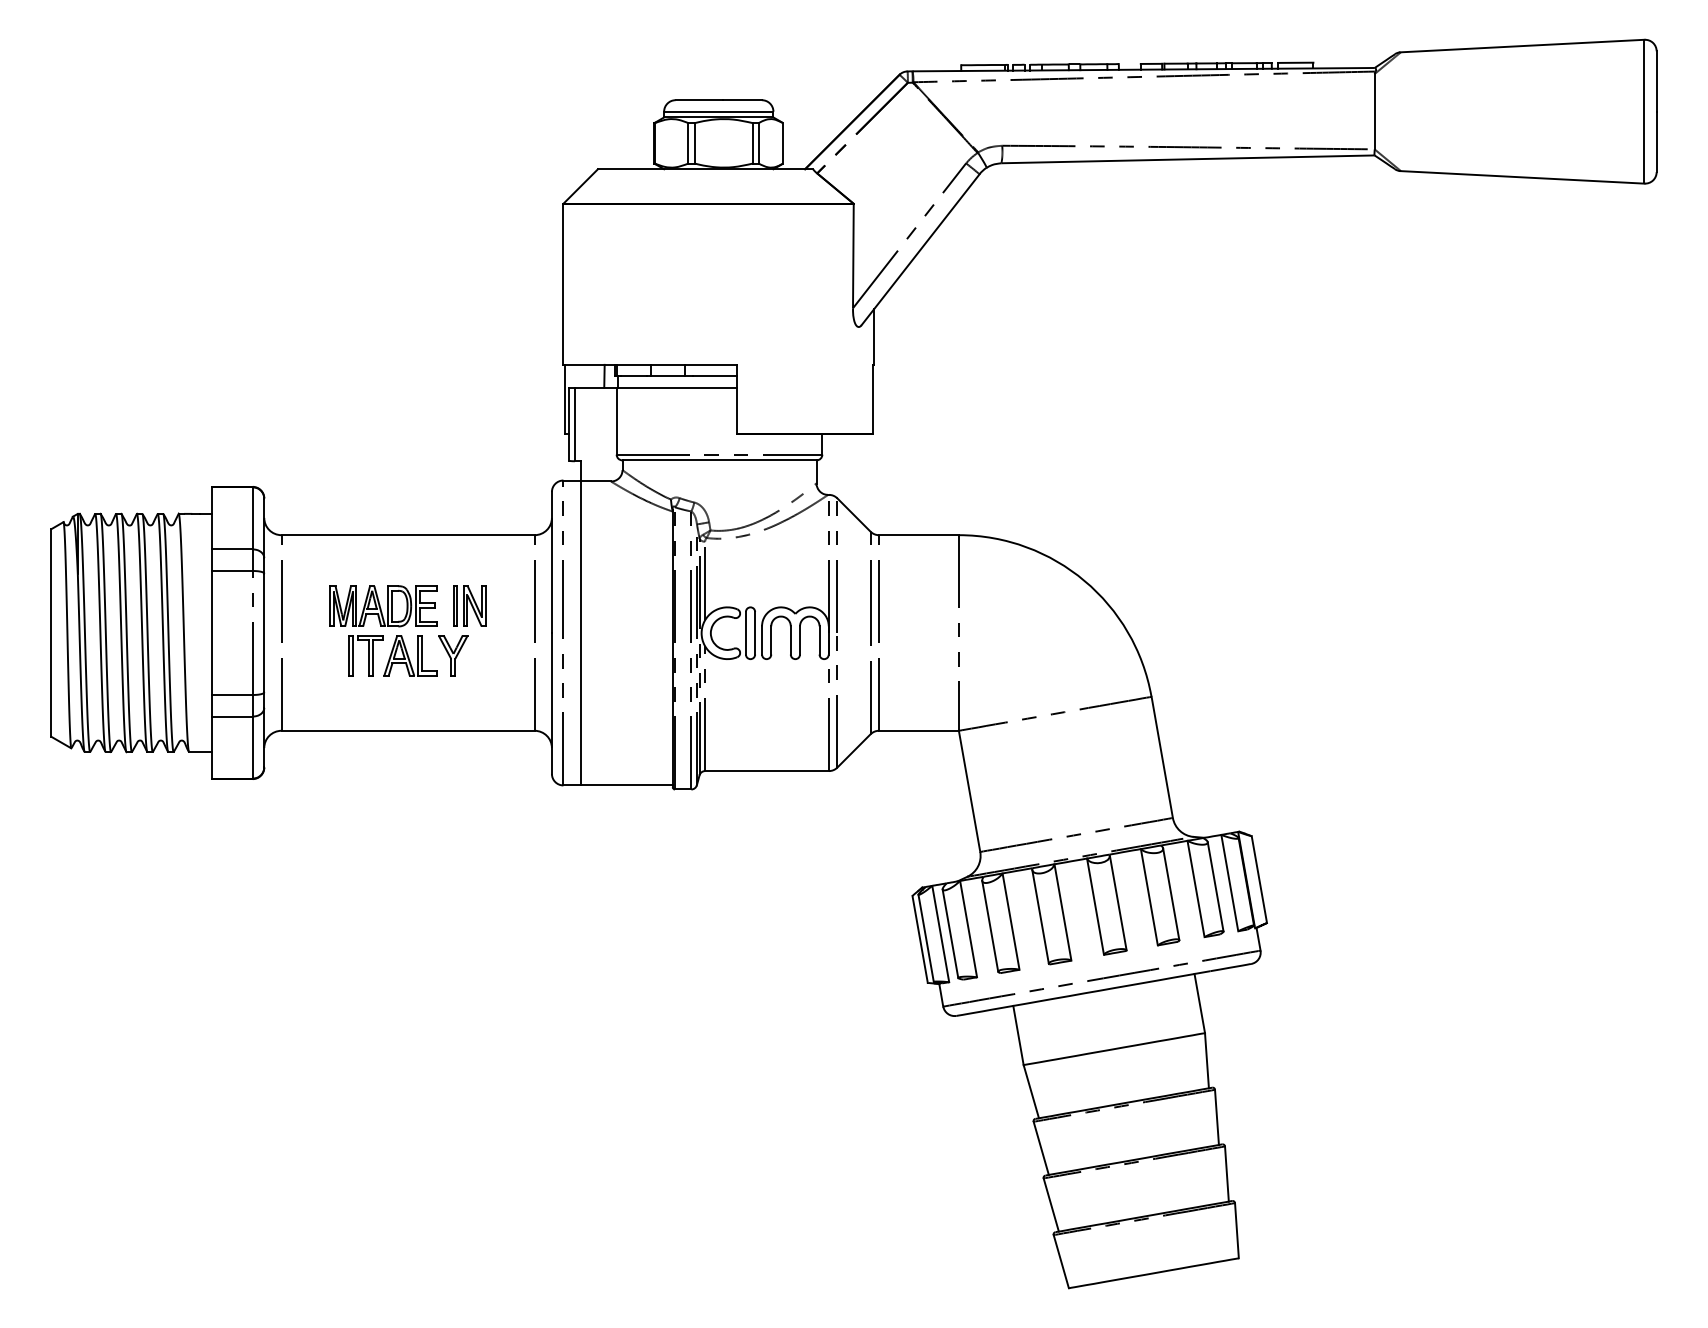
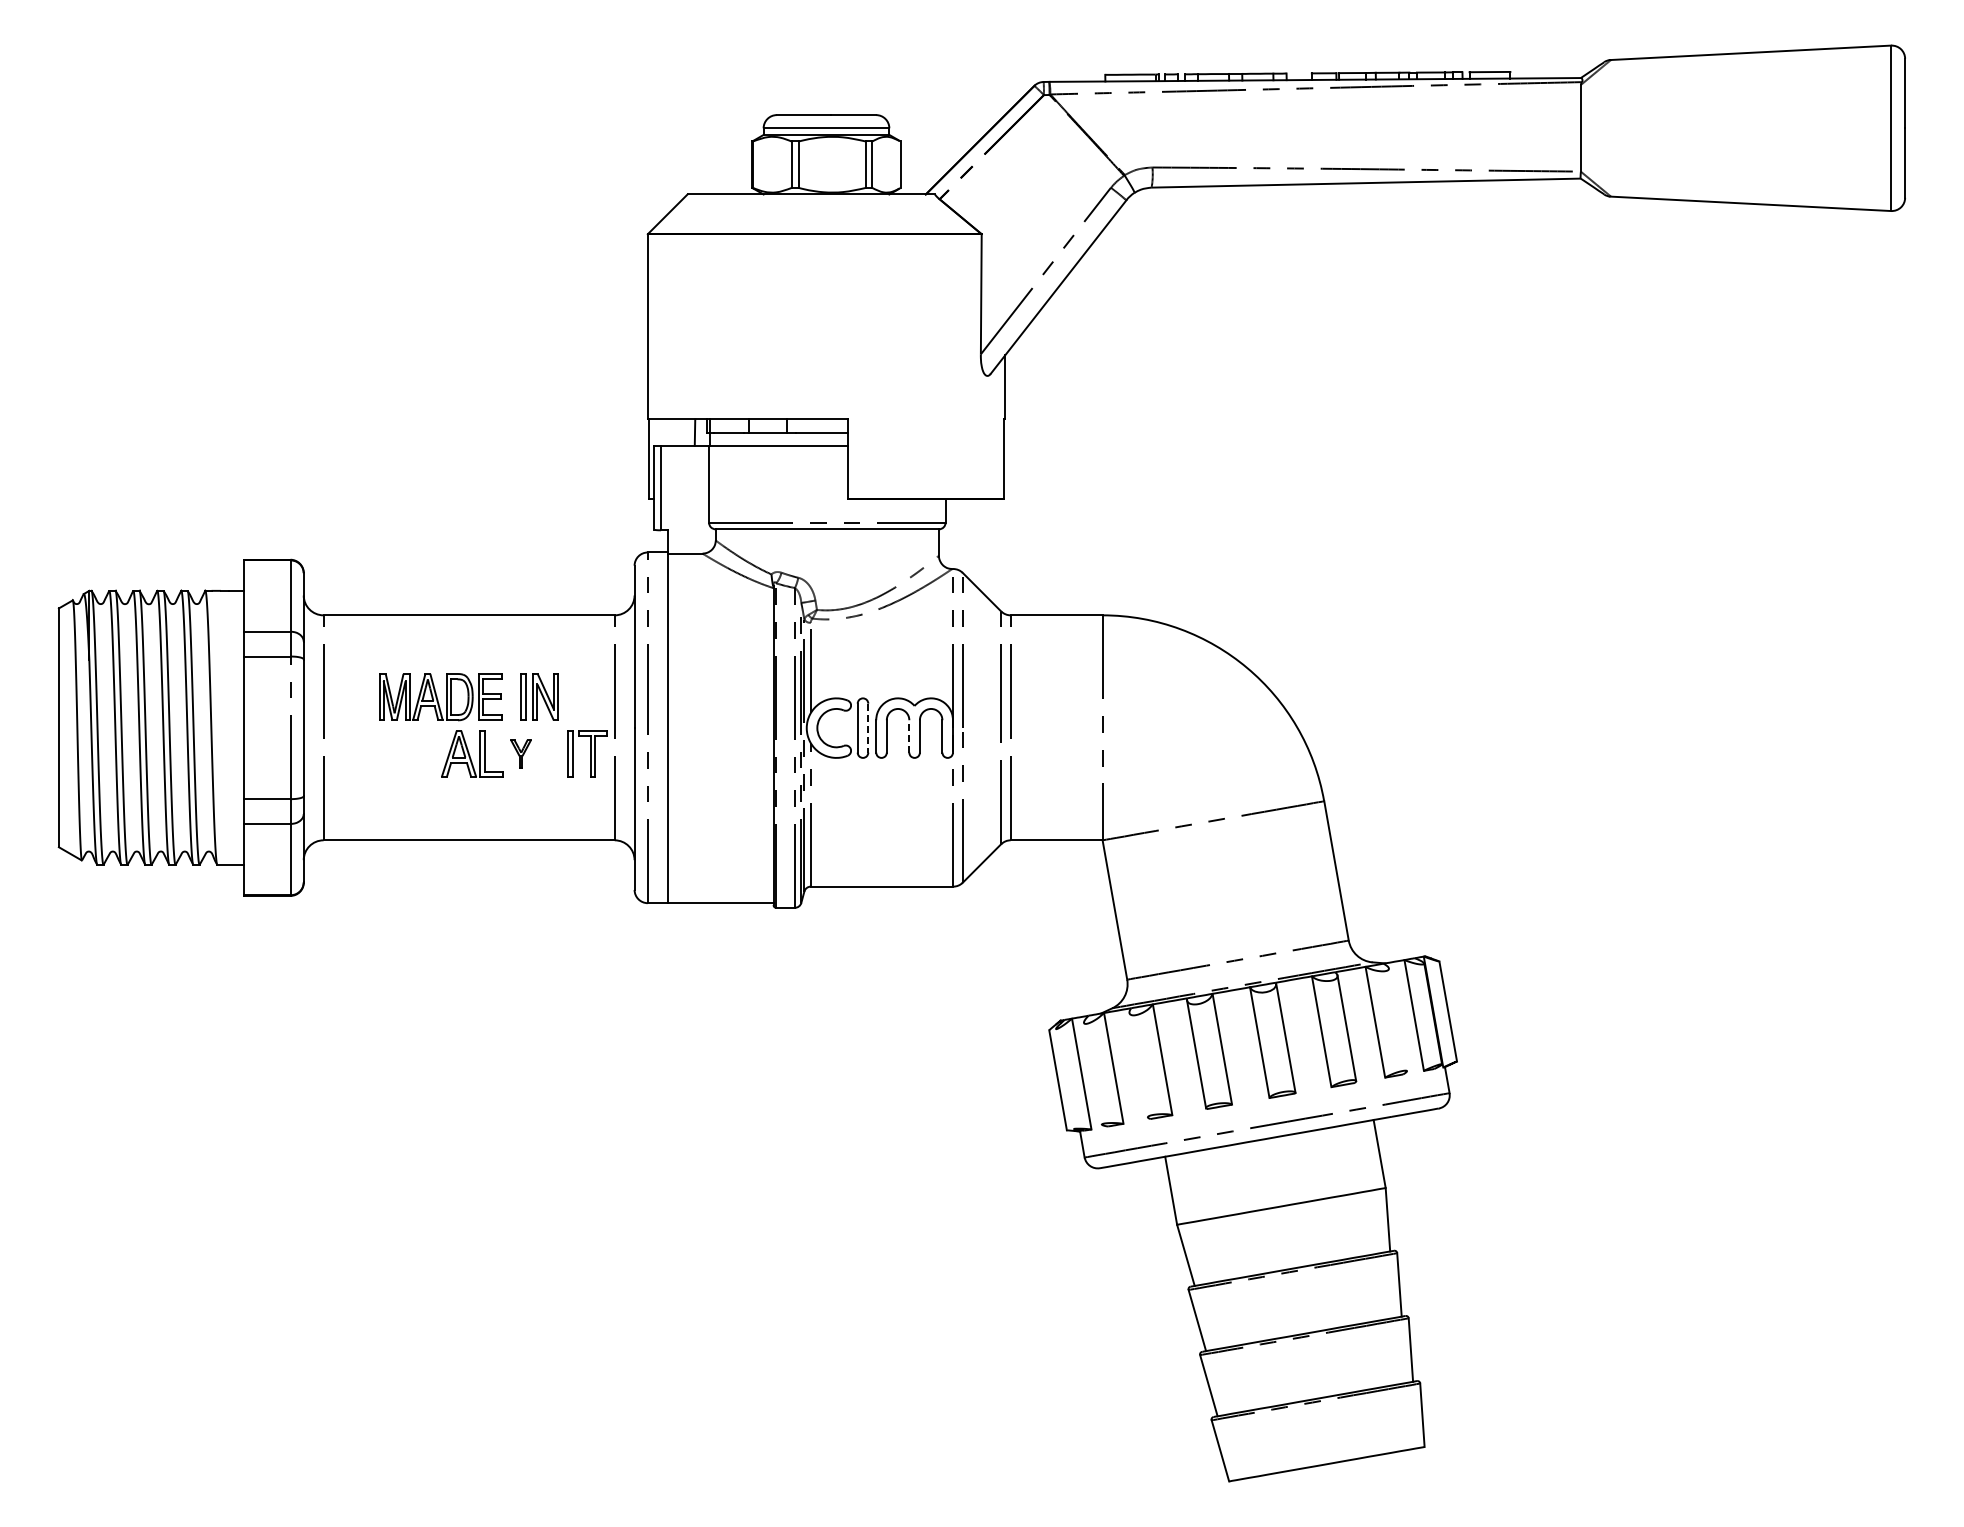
line: (755, 633) -> (868, 728), solid -> dashed
line: (790, 639) -> (909, 735), solid -> dashed
part: (365, 655) -> (587, 753), moved
part: (452, 655) -> (520, 753), size x0.6
line: (1215, 886) -> (1397, 1019), removed
line: (990, 925) -> (1138, 1064), removed
line: (950, 933) -> (1092, 1073), removed
line: (925, 937) -> (1064, 1078), removed

